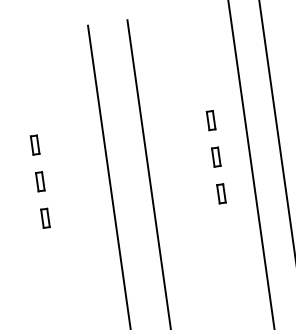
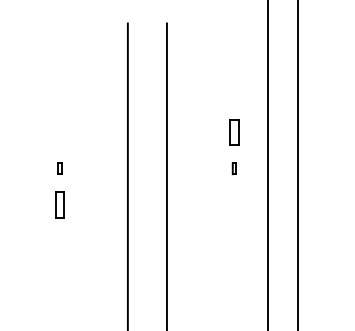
part: (211, 120) -> (234, 132), size x1.4
part: (34, 144) -> (59, 131), removed
part: (216, 156) -> (234, 168), size x0.6
part: (39, 181) -> (59, 168), size x0.6
part: (221, 193) -> (234, 204), removed
part: (44, 217) -> (59, 204), size x1.4

